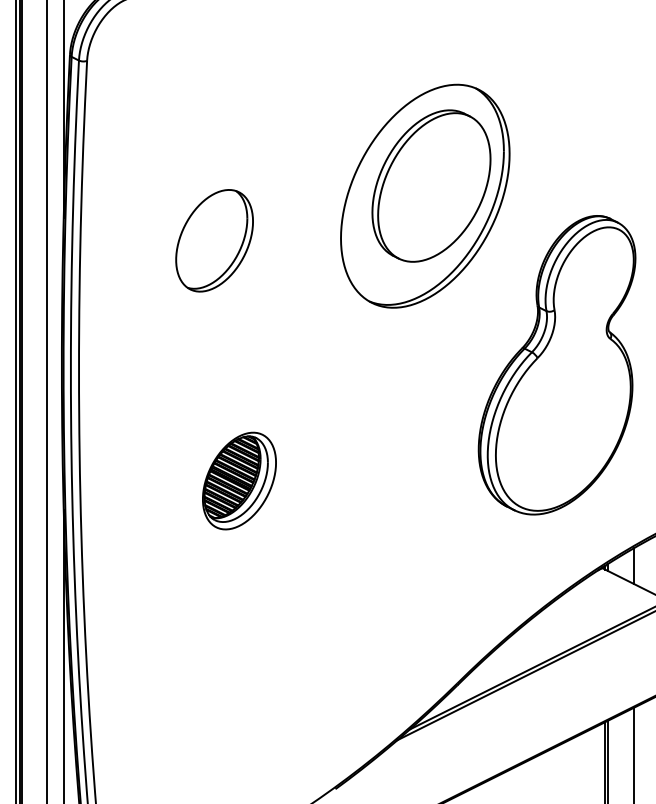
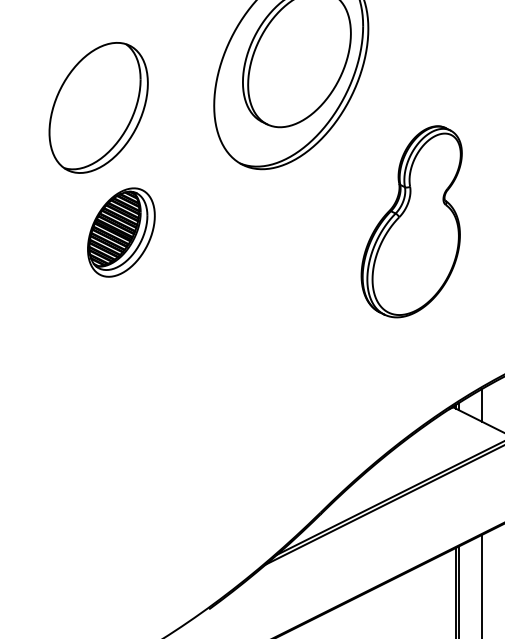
part: (214, 240) -> (98, 107), size x1.4
part: (556, 365) -> (411, 222), size x0.7
part: (239, 480) -> (121, 232), moved

